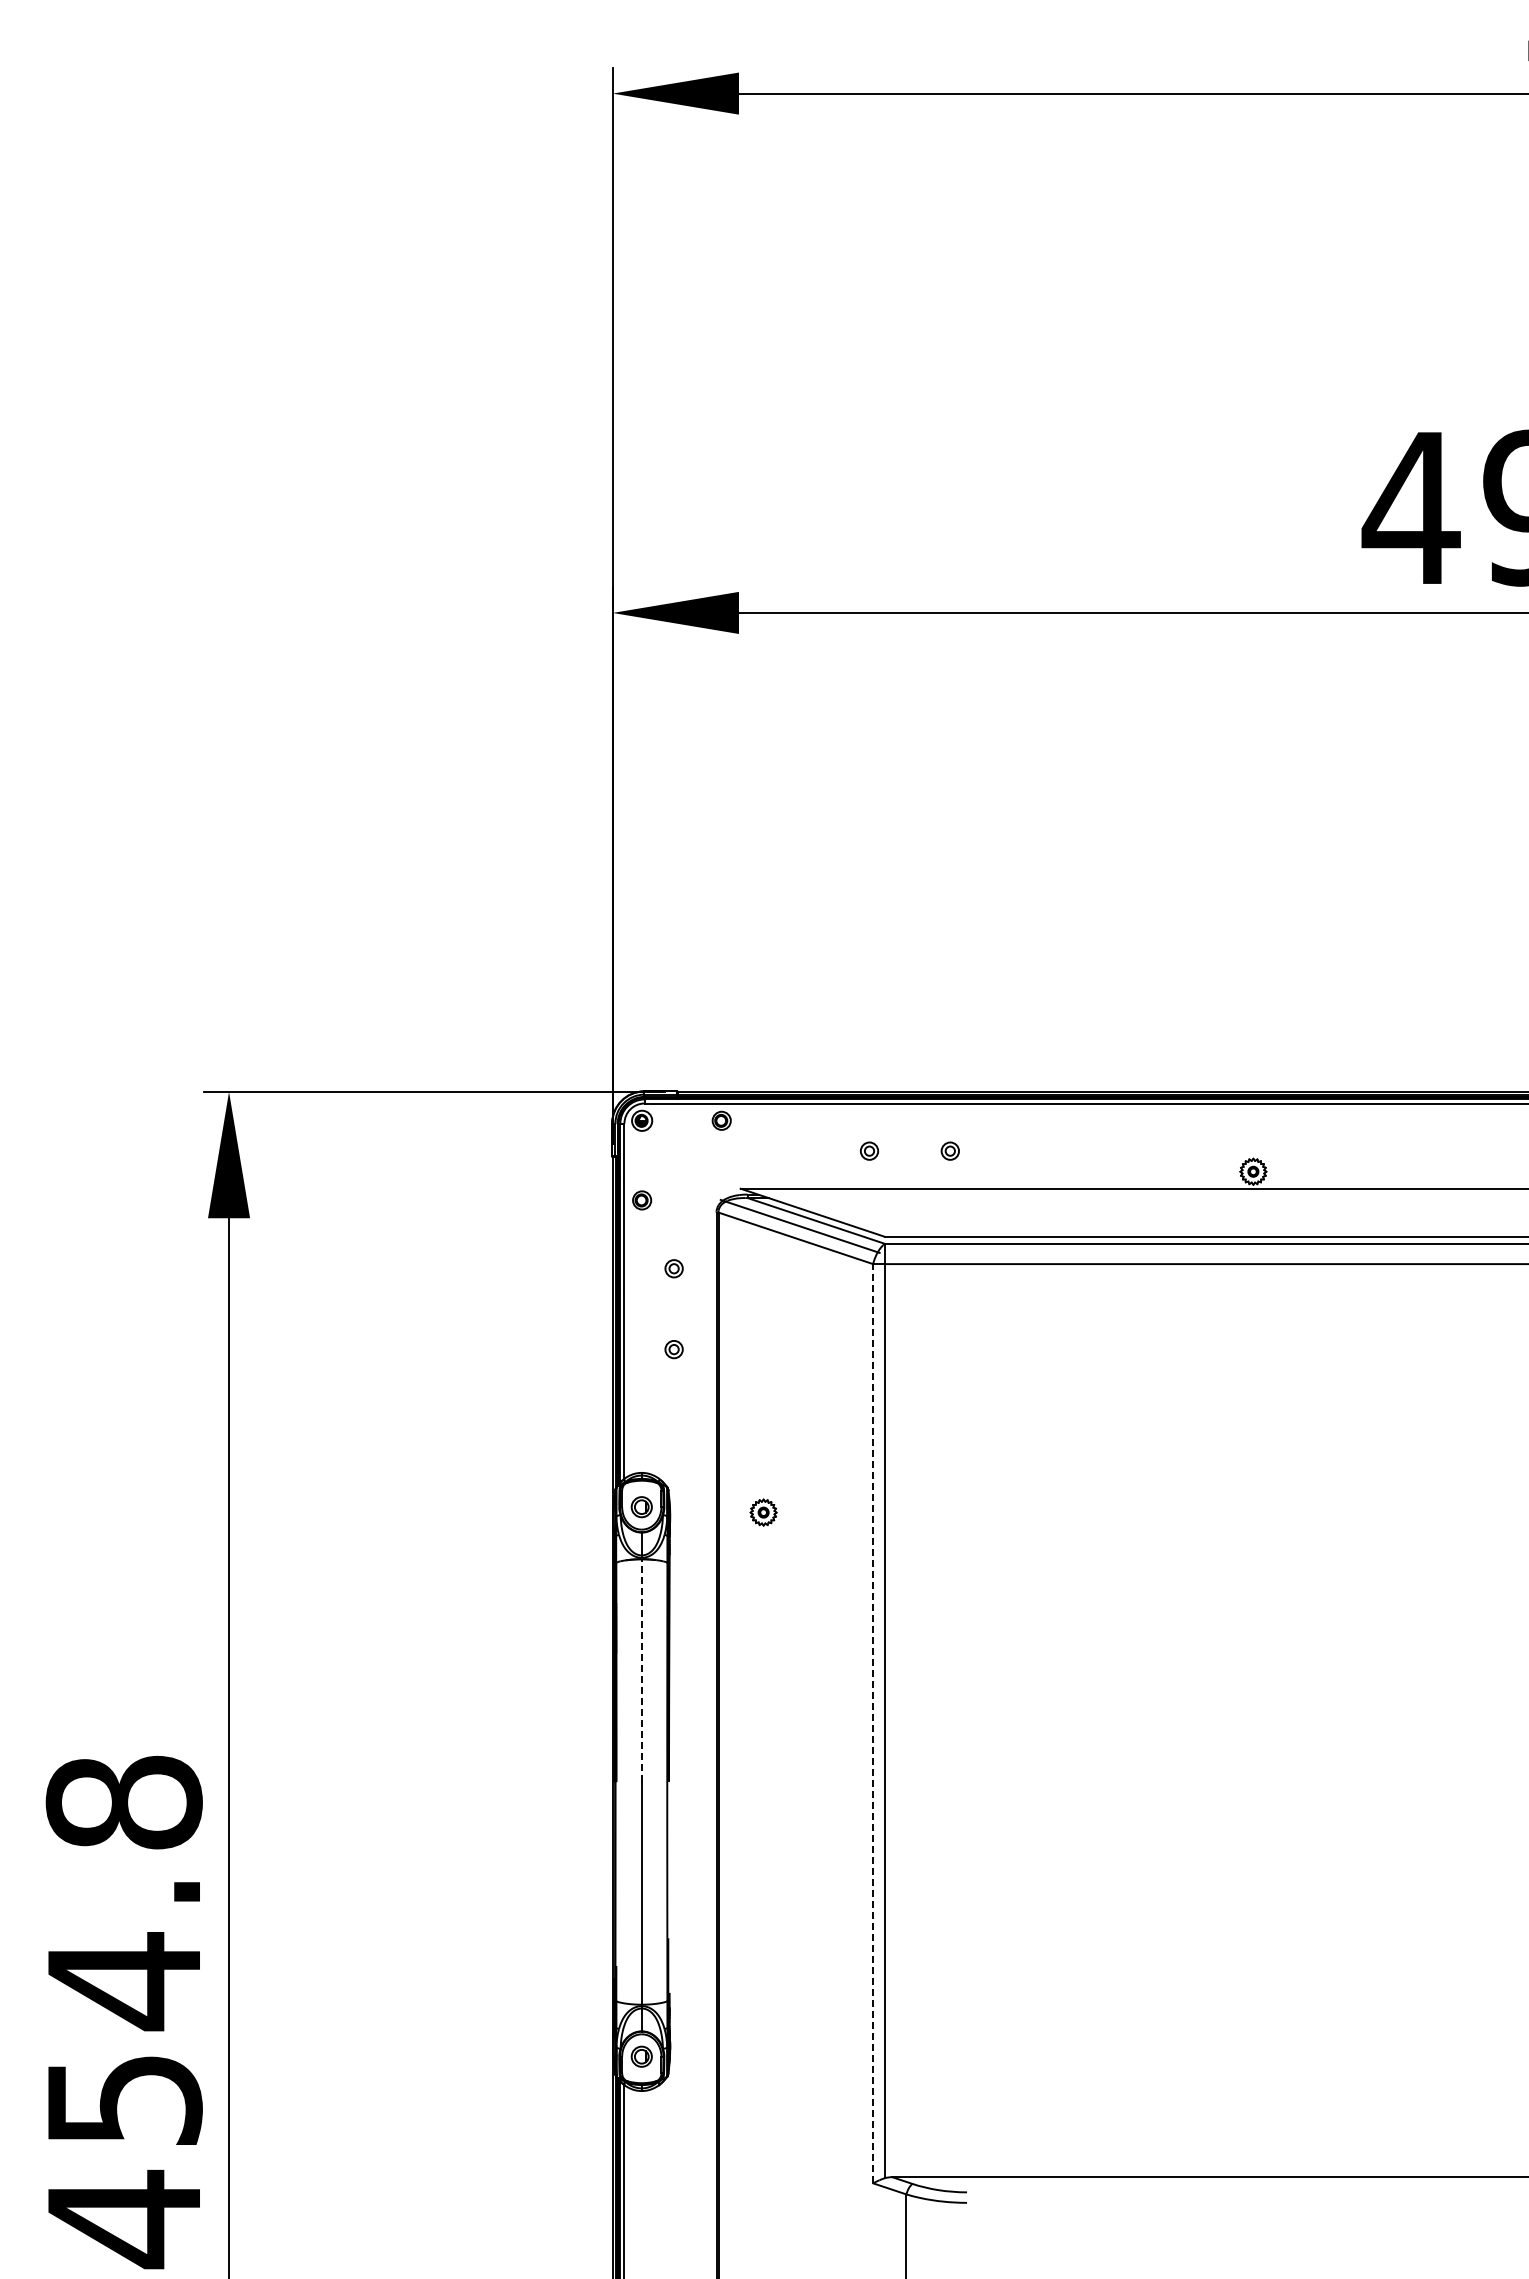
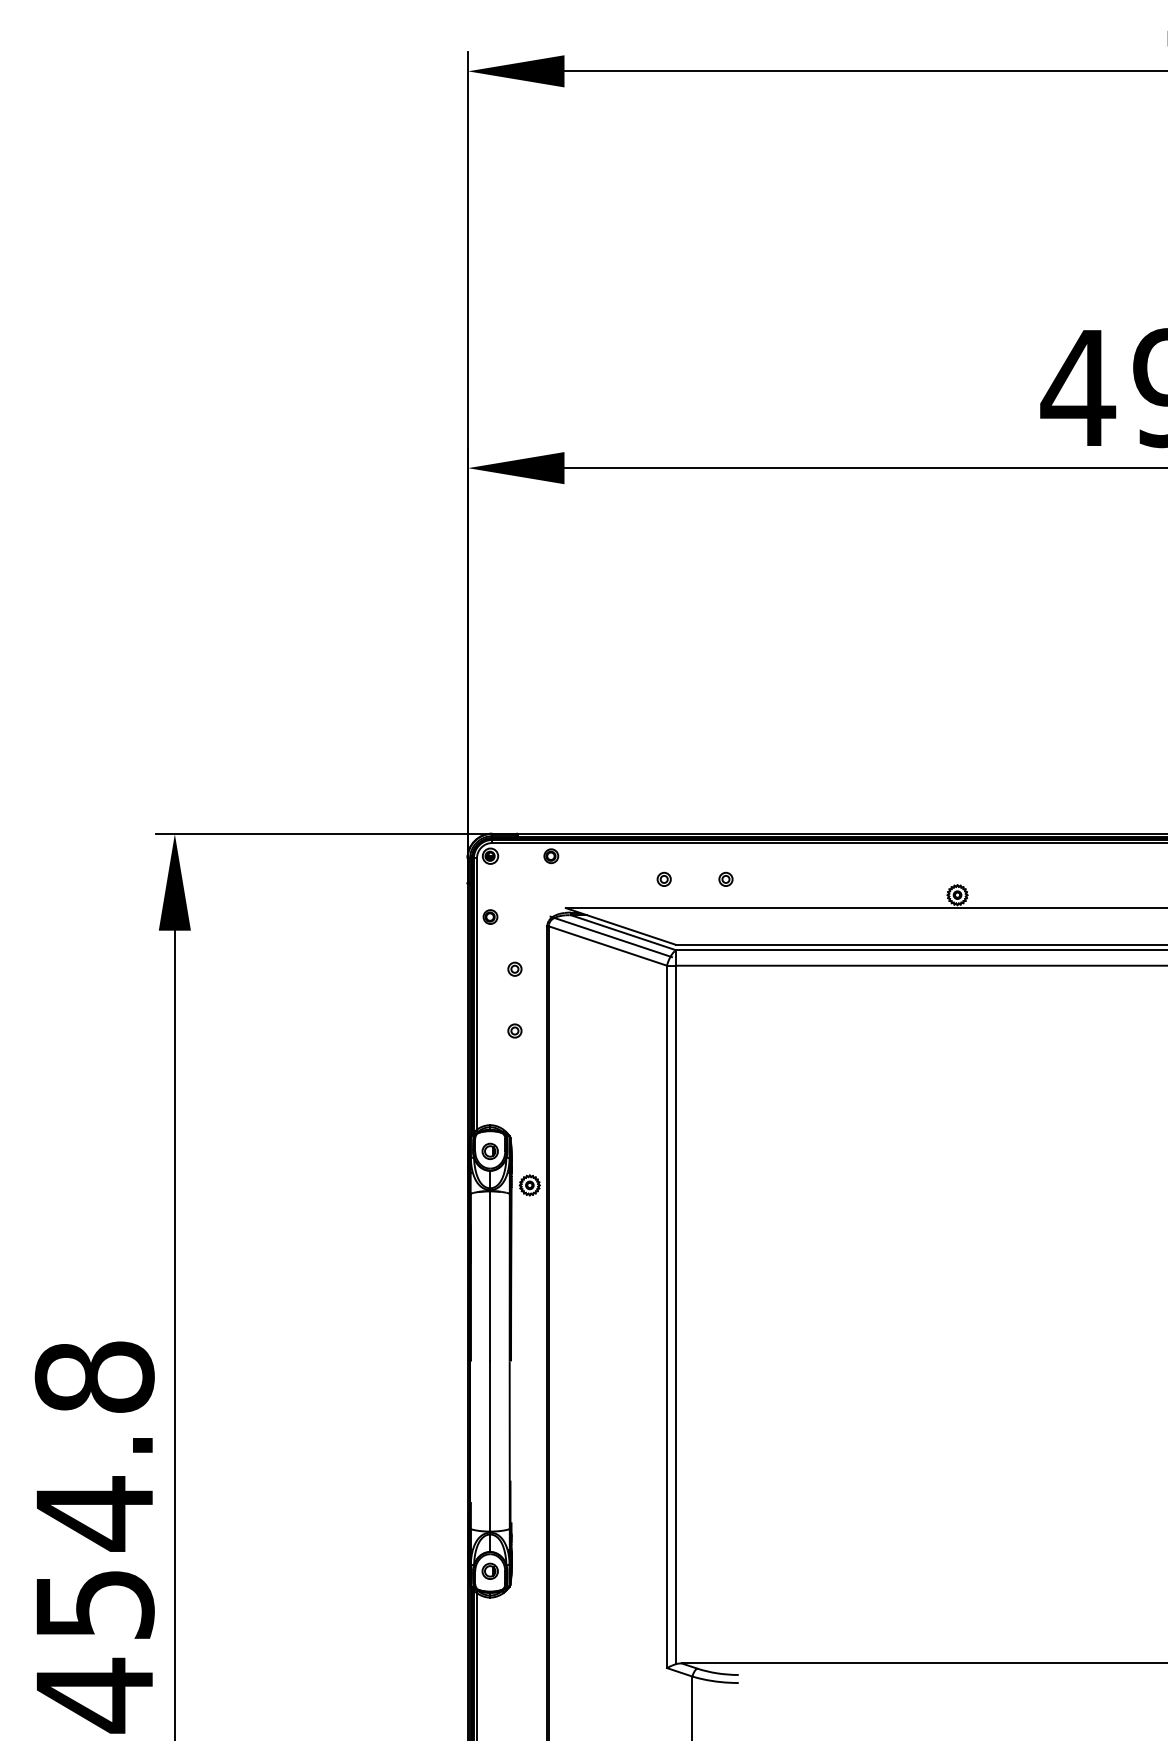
part: (763, 1512) -> (529, 1185), moved
line: (641, 1670) -> (490, 1276), dashed -> solid
line: (873, 1723) -> (667, 1316), dashed -> solid

